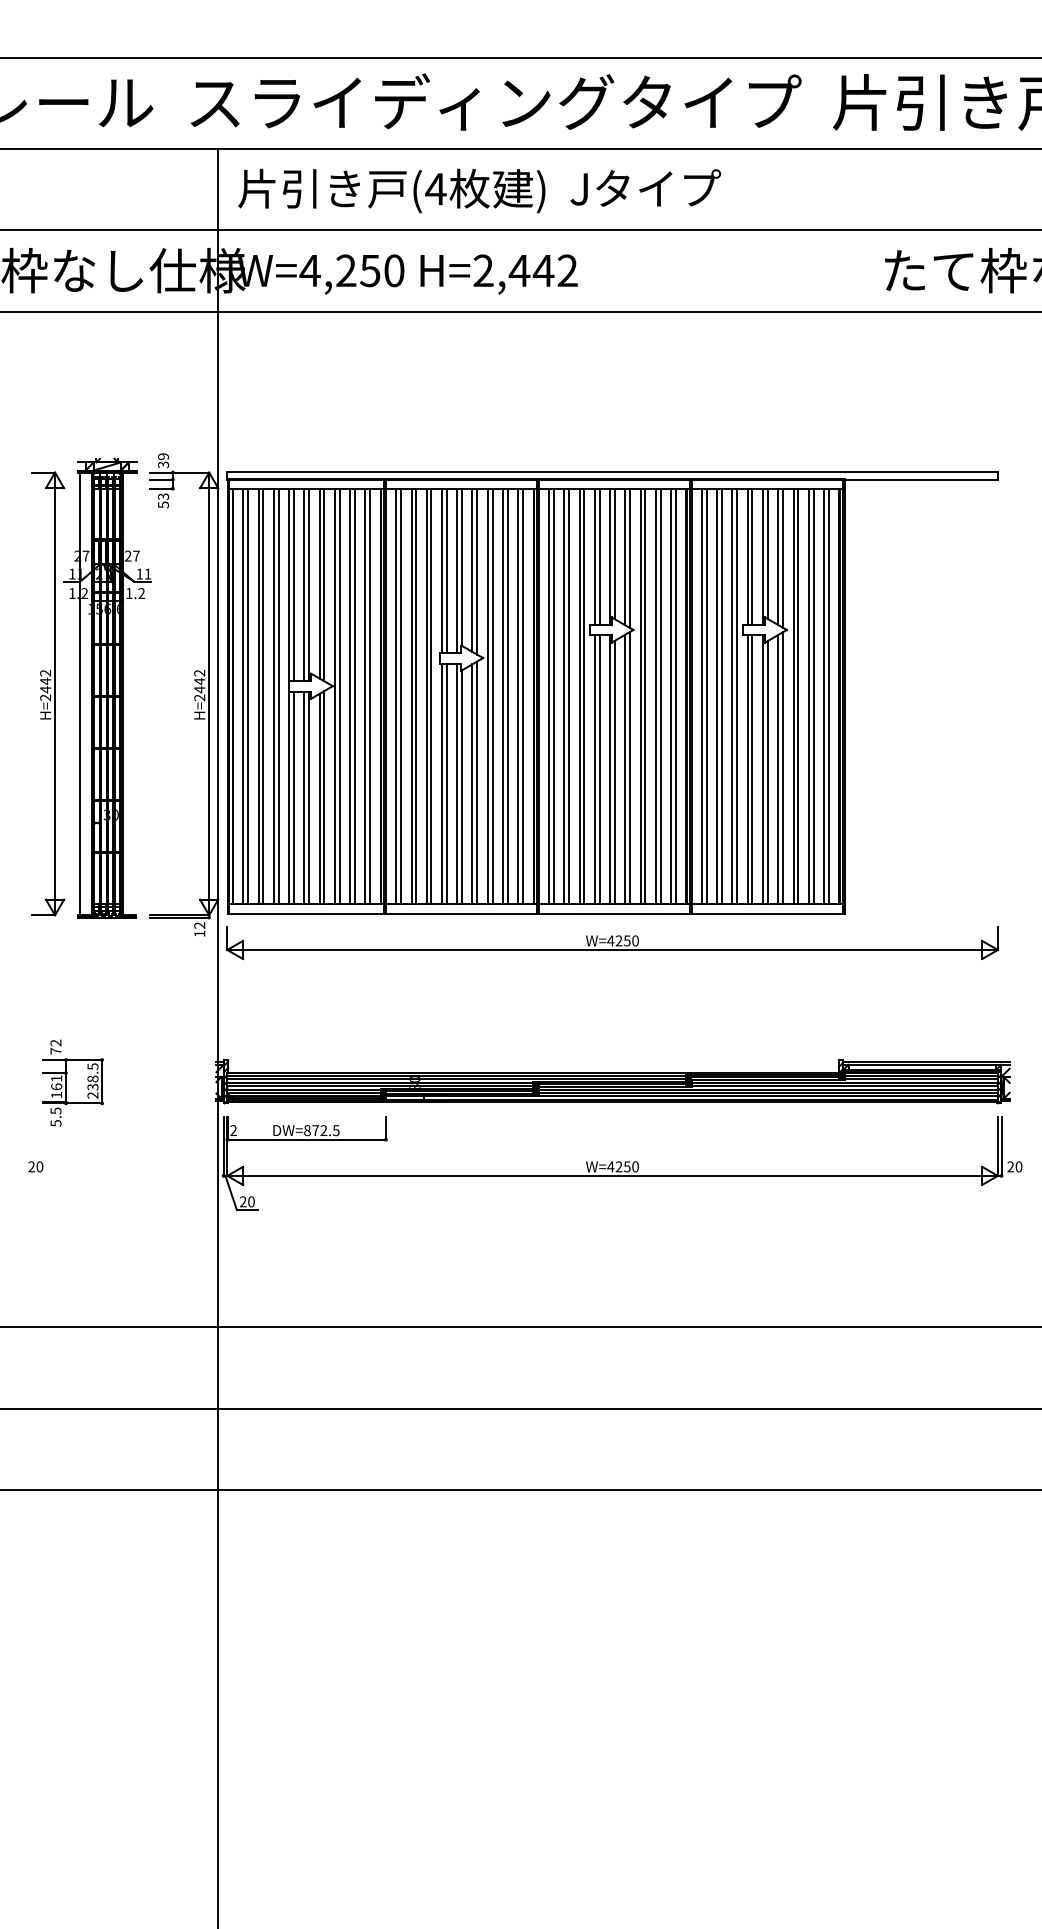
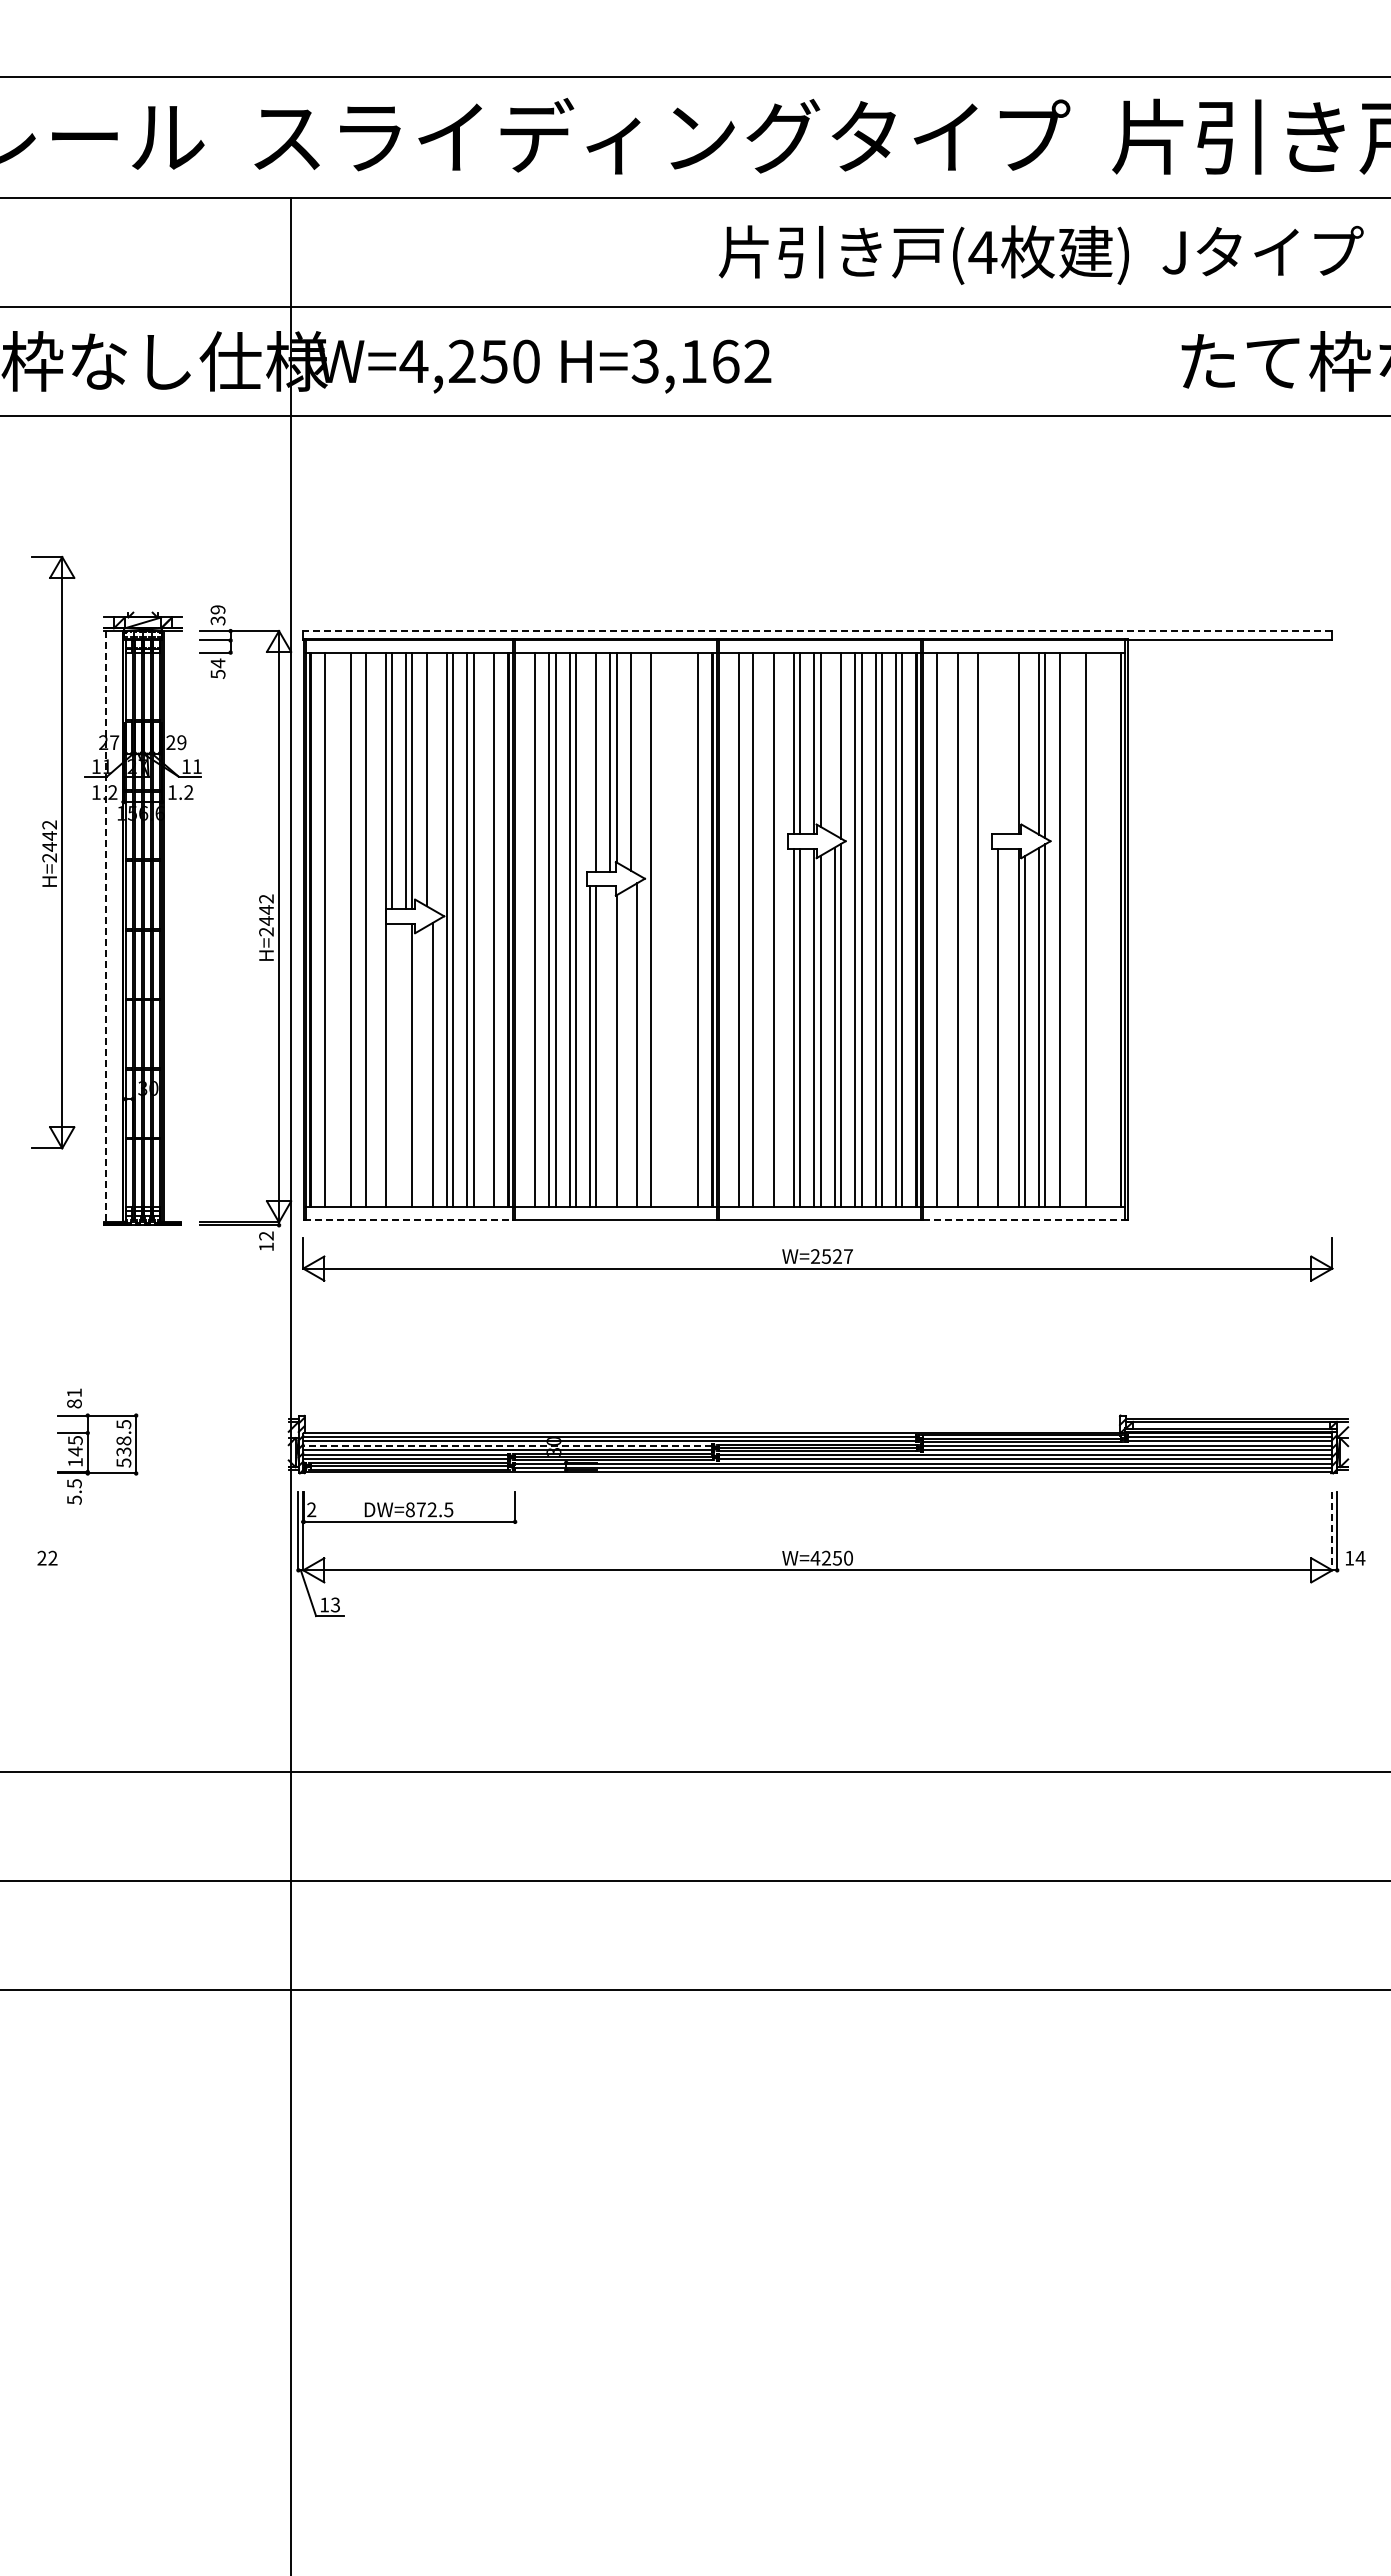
text: (479, 190) -> (1040, 254), moved
text: (513, 270) -> (685, 361), H=2,442 -> H=3,162
line: (612, 472) -> (817, 630), solid -> dashed
text: (163, 496) -> (217, 663), 53 -> 54
line: (767, 553) -> (1024, 739), removed
text: (136, 556) -> (181, 742), 27 -> 29
line: (625, 556) -> (834, 743), removed
line: (747, 556) -> (998, 742), removed
line: (752, 556) -> (1004, 742), removed
line: (441, 570) -> (589, 761), removed
line: (476, 571) -> (636, 763), removed
line: (324, 585) -> (432, 781), removed
part: (48, 693) -> (53, 852), moved
line: (79, 693) -> (105, 926), solid -> dashed
line: (248, 696) -> (331, 929), removed
line: (258, 696) -> (345, 929), removed
line: (278, 696) -> (371, 929), removed
line: (365, 696) -> (487, 929), removed
line: (395, 696) -> (528, 929), removed
line: (492, 696) -> (657, 929), removed
line: (503, 696) -> (671, 929), removed
line: (507, 696) -> (677, 929), removed
line: (518, 696) -> (691, 929), removed
line: (549, 696) -> (733, 929), removed
line: (568, 696) -> (759, 929), removed
line: (584, 696) -> (780, 929), removed
line: (706, 696) -> (943, 929), removed
line: (721, 696) -> (963, 929), removed
line: (737, 696) -> (984, 929), removed
line: (798, 696) -> (1065, 929), removed
line: (808, 696) -> (1079, 929), removed
line: (824, 696) -> (1100, 929), removed
line: (828, 696) -> (1106, 929), removed
line: (752, 769) -> (1004, 1027), removed
line: (457, 783) -> (610, 1046), removed
line: (472, 783) -> (630, 1046), removed
line: (294, 797) -> (392, 1064), removed
line: (304, 797) -> (406, 1064), removed
line: (319, 798) -> (426, 1066), removed
line: (306, 913) -> (409, 1220), solid -> dashed
line: (768, 913) -> (1025, 1220), solid -> dashed
text: (622, 940) -> (831, 1256), W=4250 -> W=2527
text: (55, 1047) -> (74, 1398), 72 -> 81
line: (380, 1082) -> (507, 1445), solid -> dashed
text: (56, 1083) -> (75, 1446), 161 -> 145
text: (92, 1095) -> (123, 1462), 238.5 -> 538.5
line: (997, 1146) -> (1332, 1531), solid -> dashed
text: (39, 1166) -> (52, 1557), 20 -> 22
text: (1015, 1166) -> (1355, 1557), 20 -> 14
text: (247, 1201) -> (330, 1604), 20 -> 13

